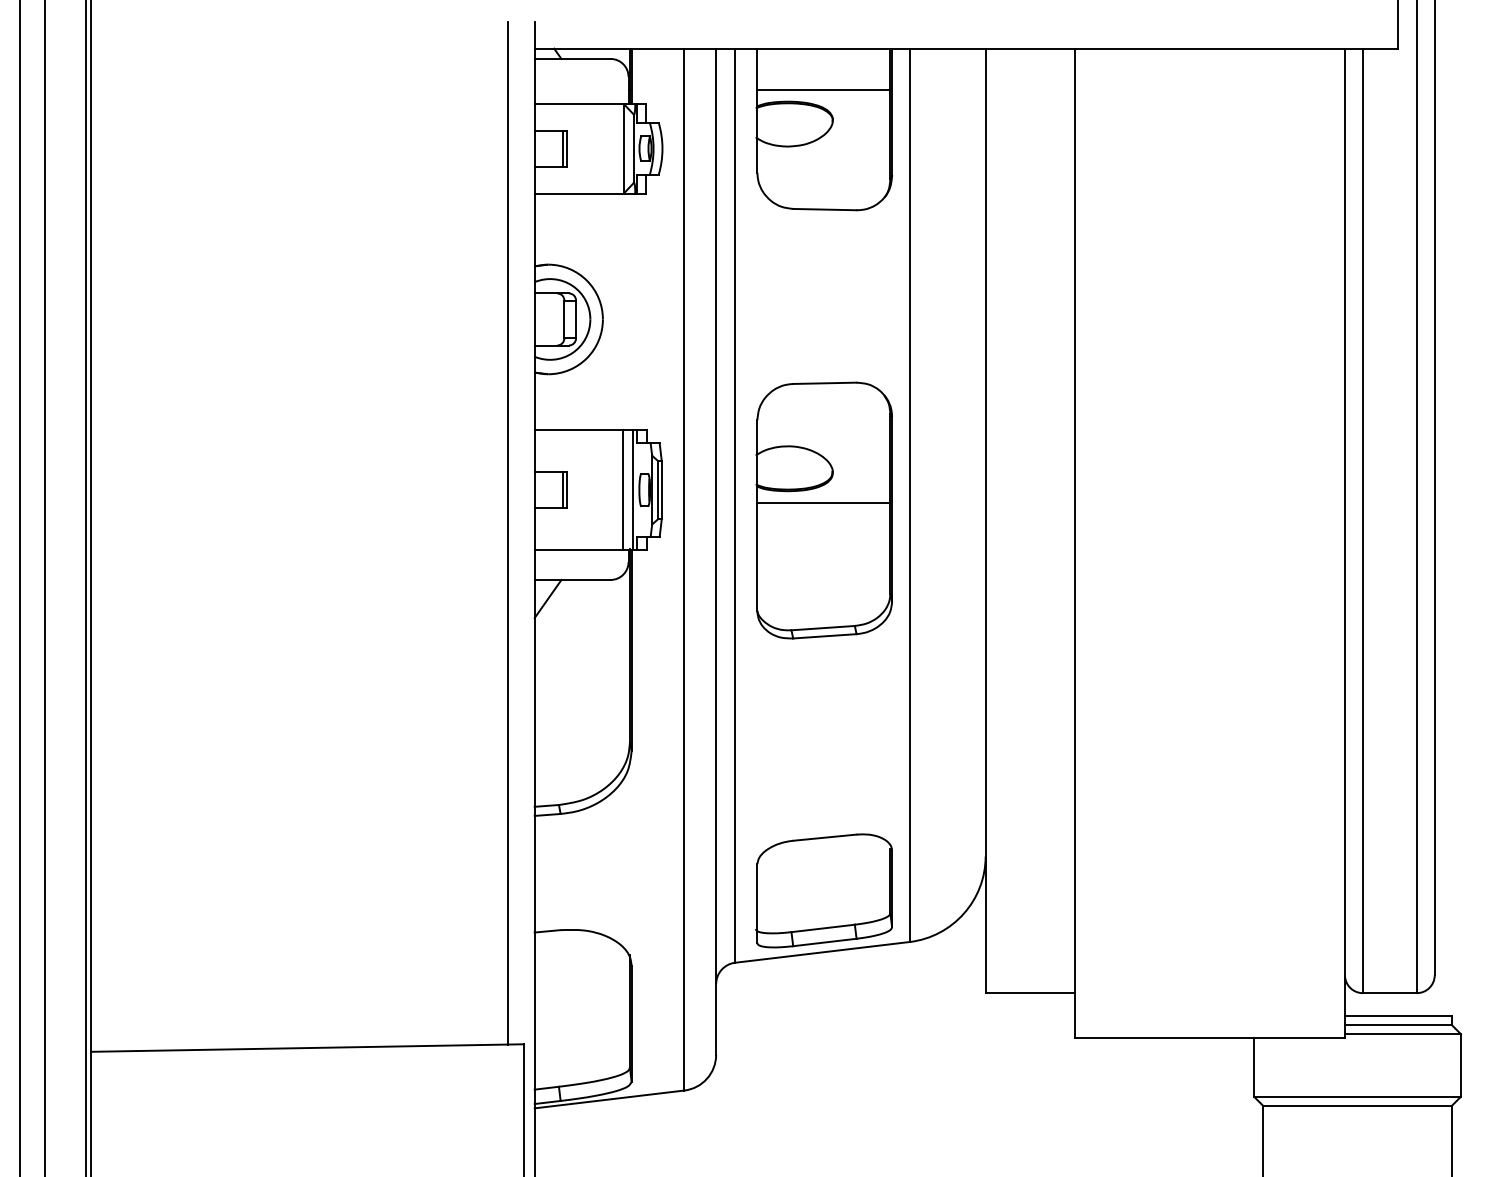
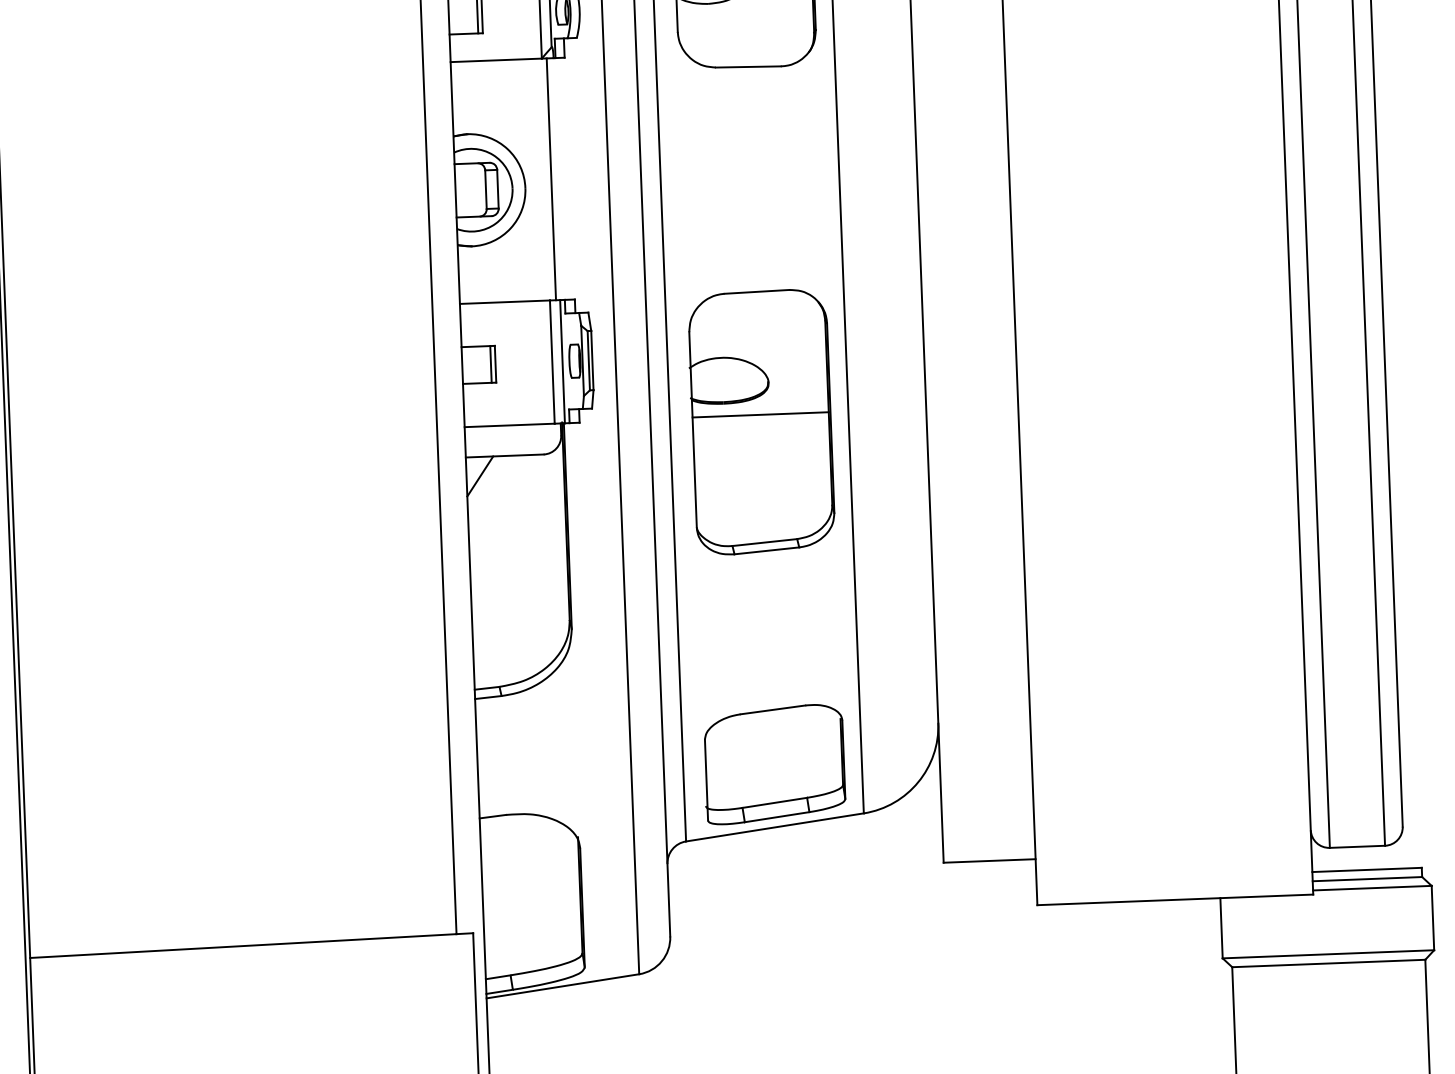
line: (628, 311) -> (551, 178), added
part: (823, 510) -> (760, 422), moved

